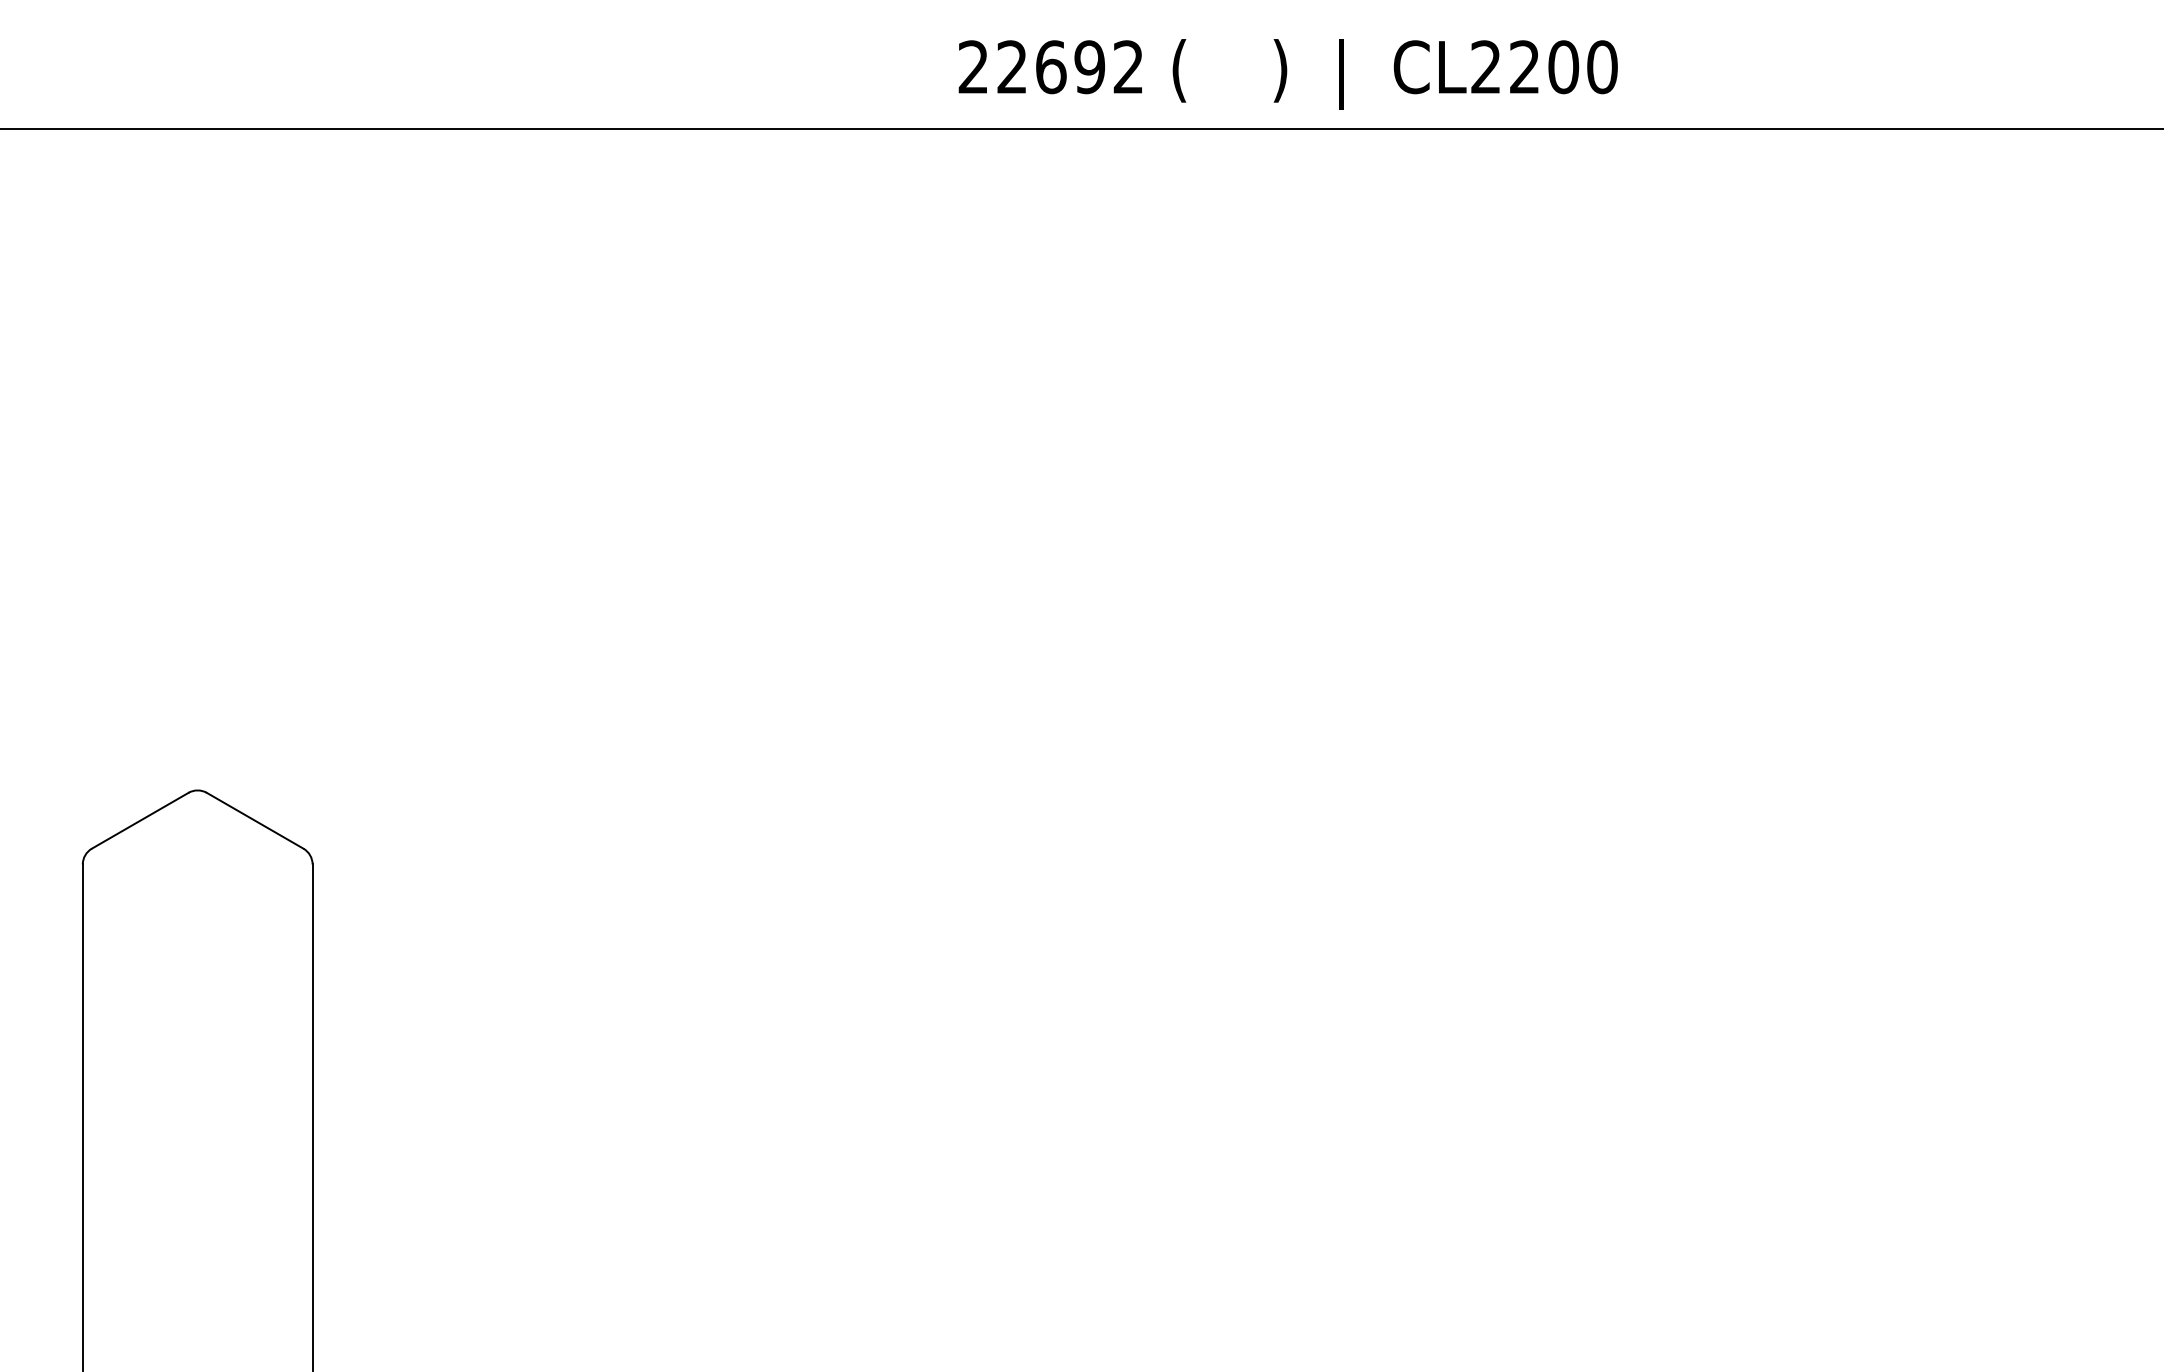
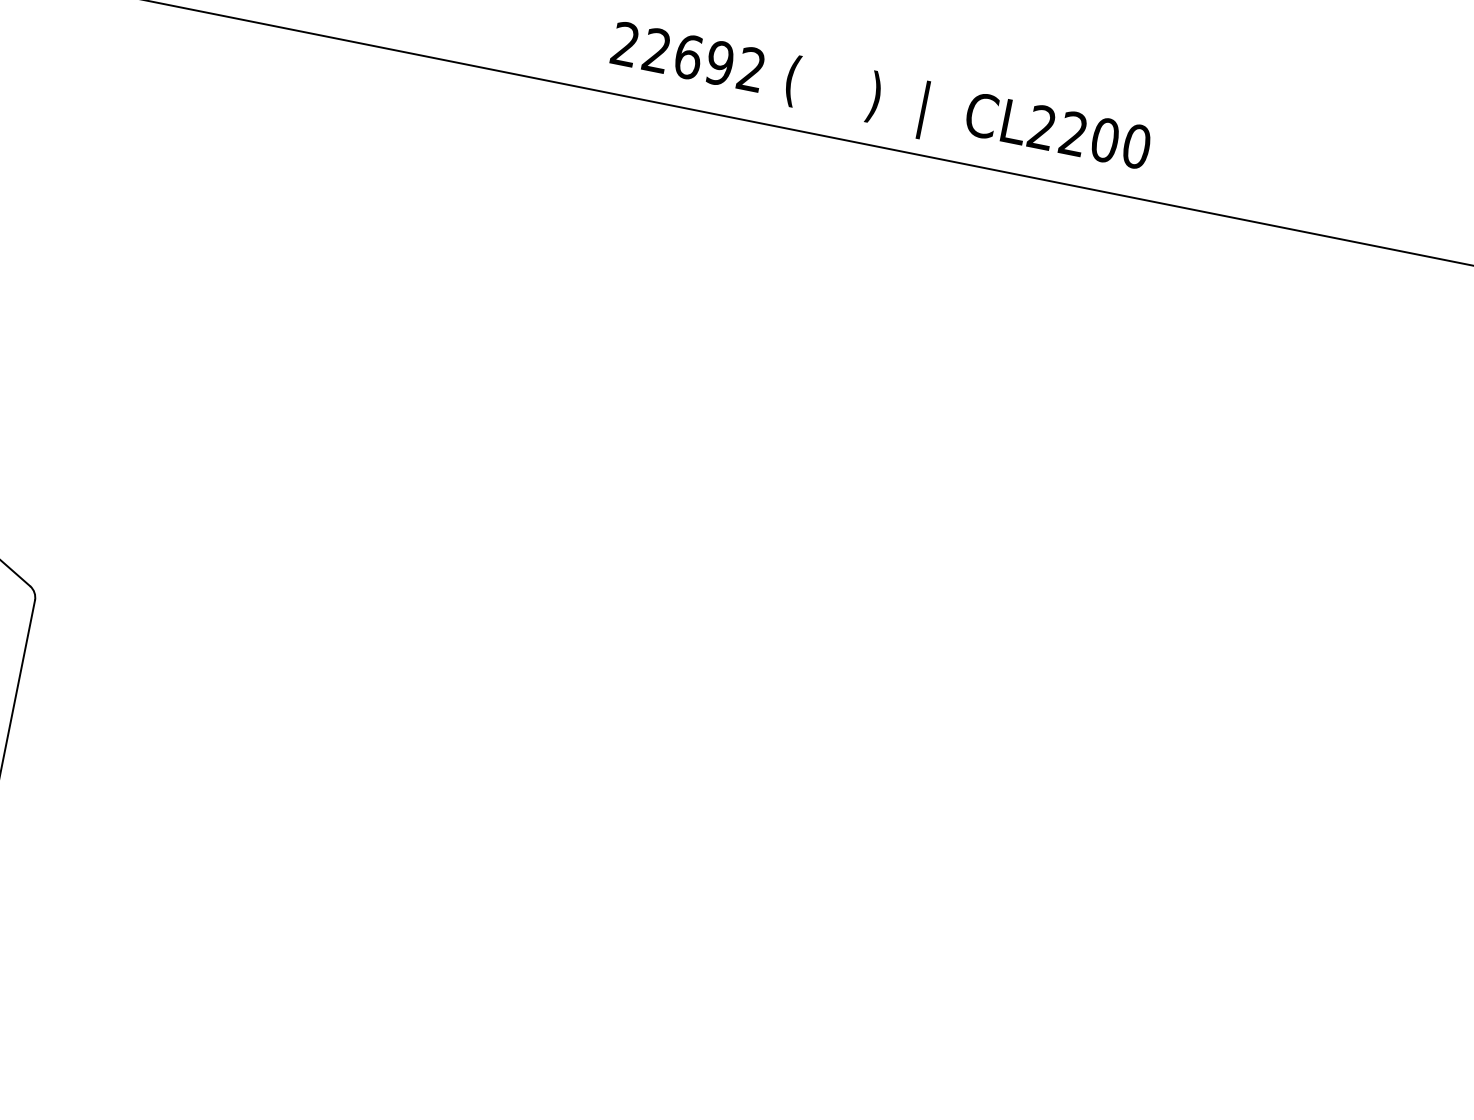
text: (1287, 74) -> (879, 101), moved

